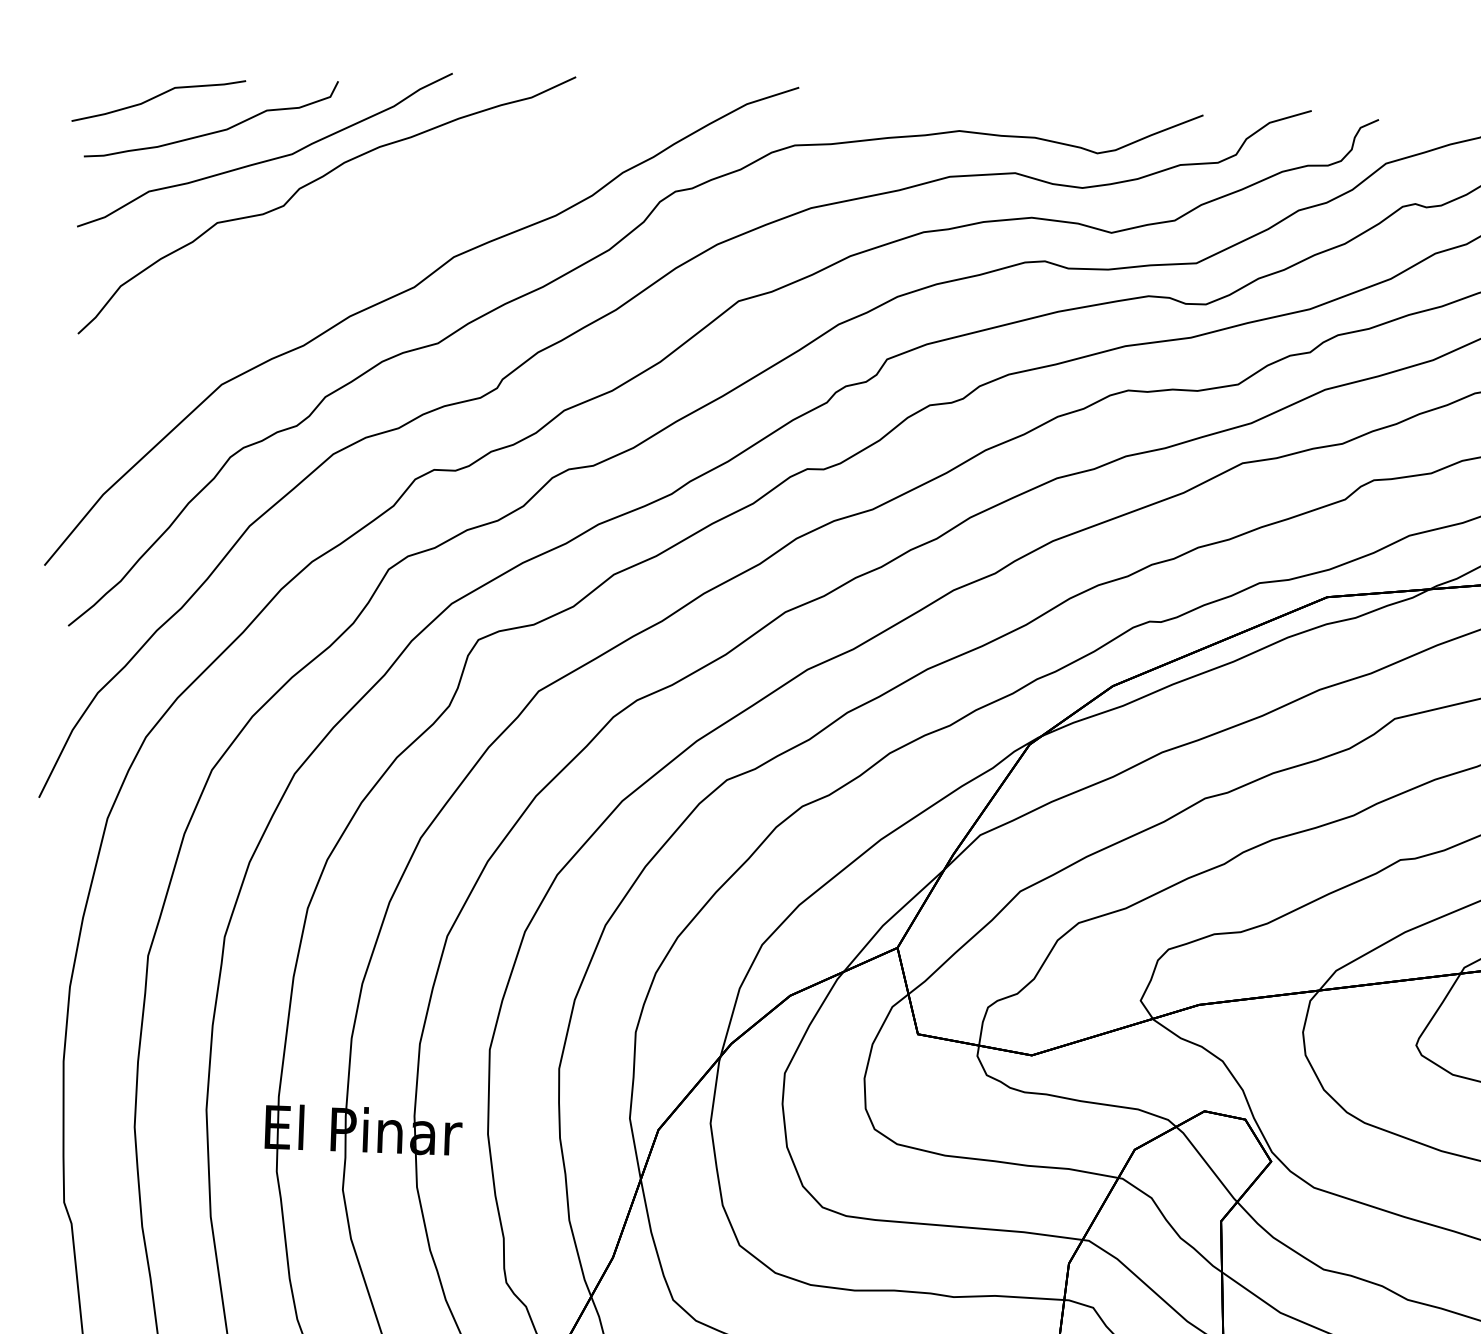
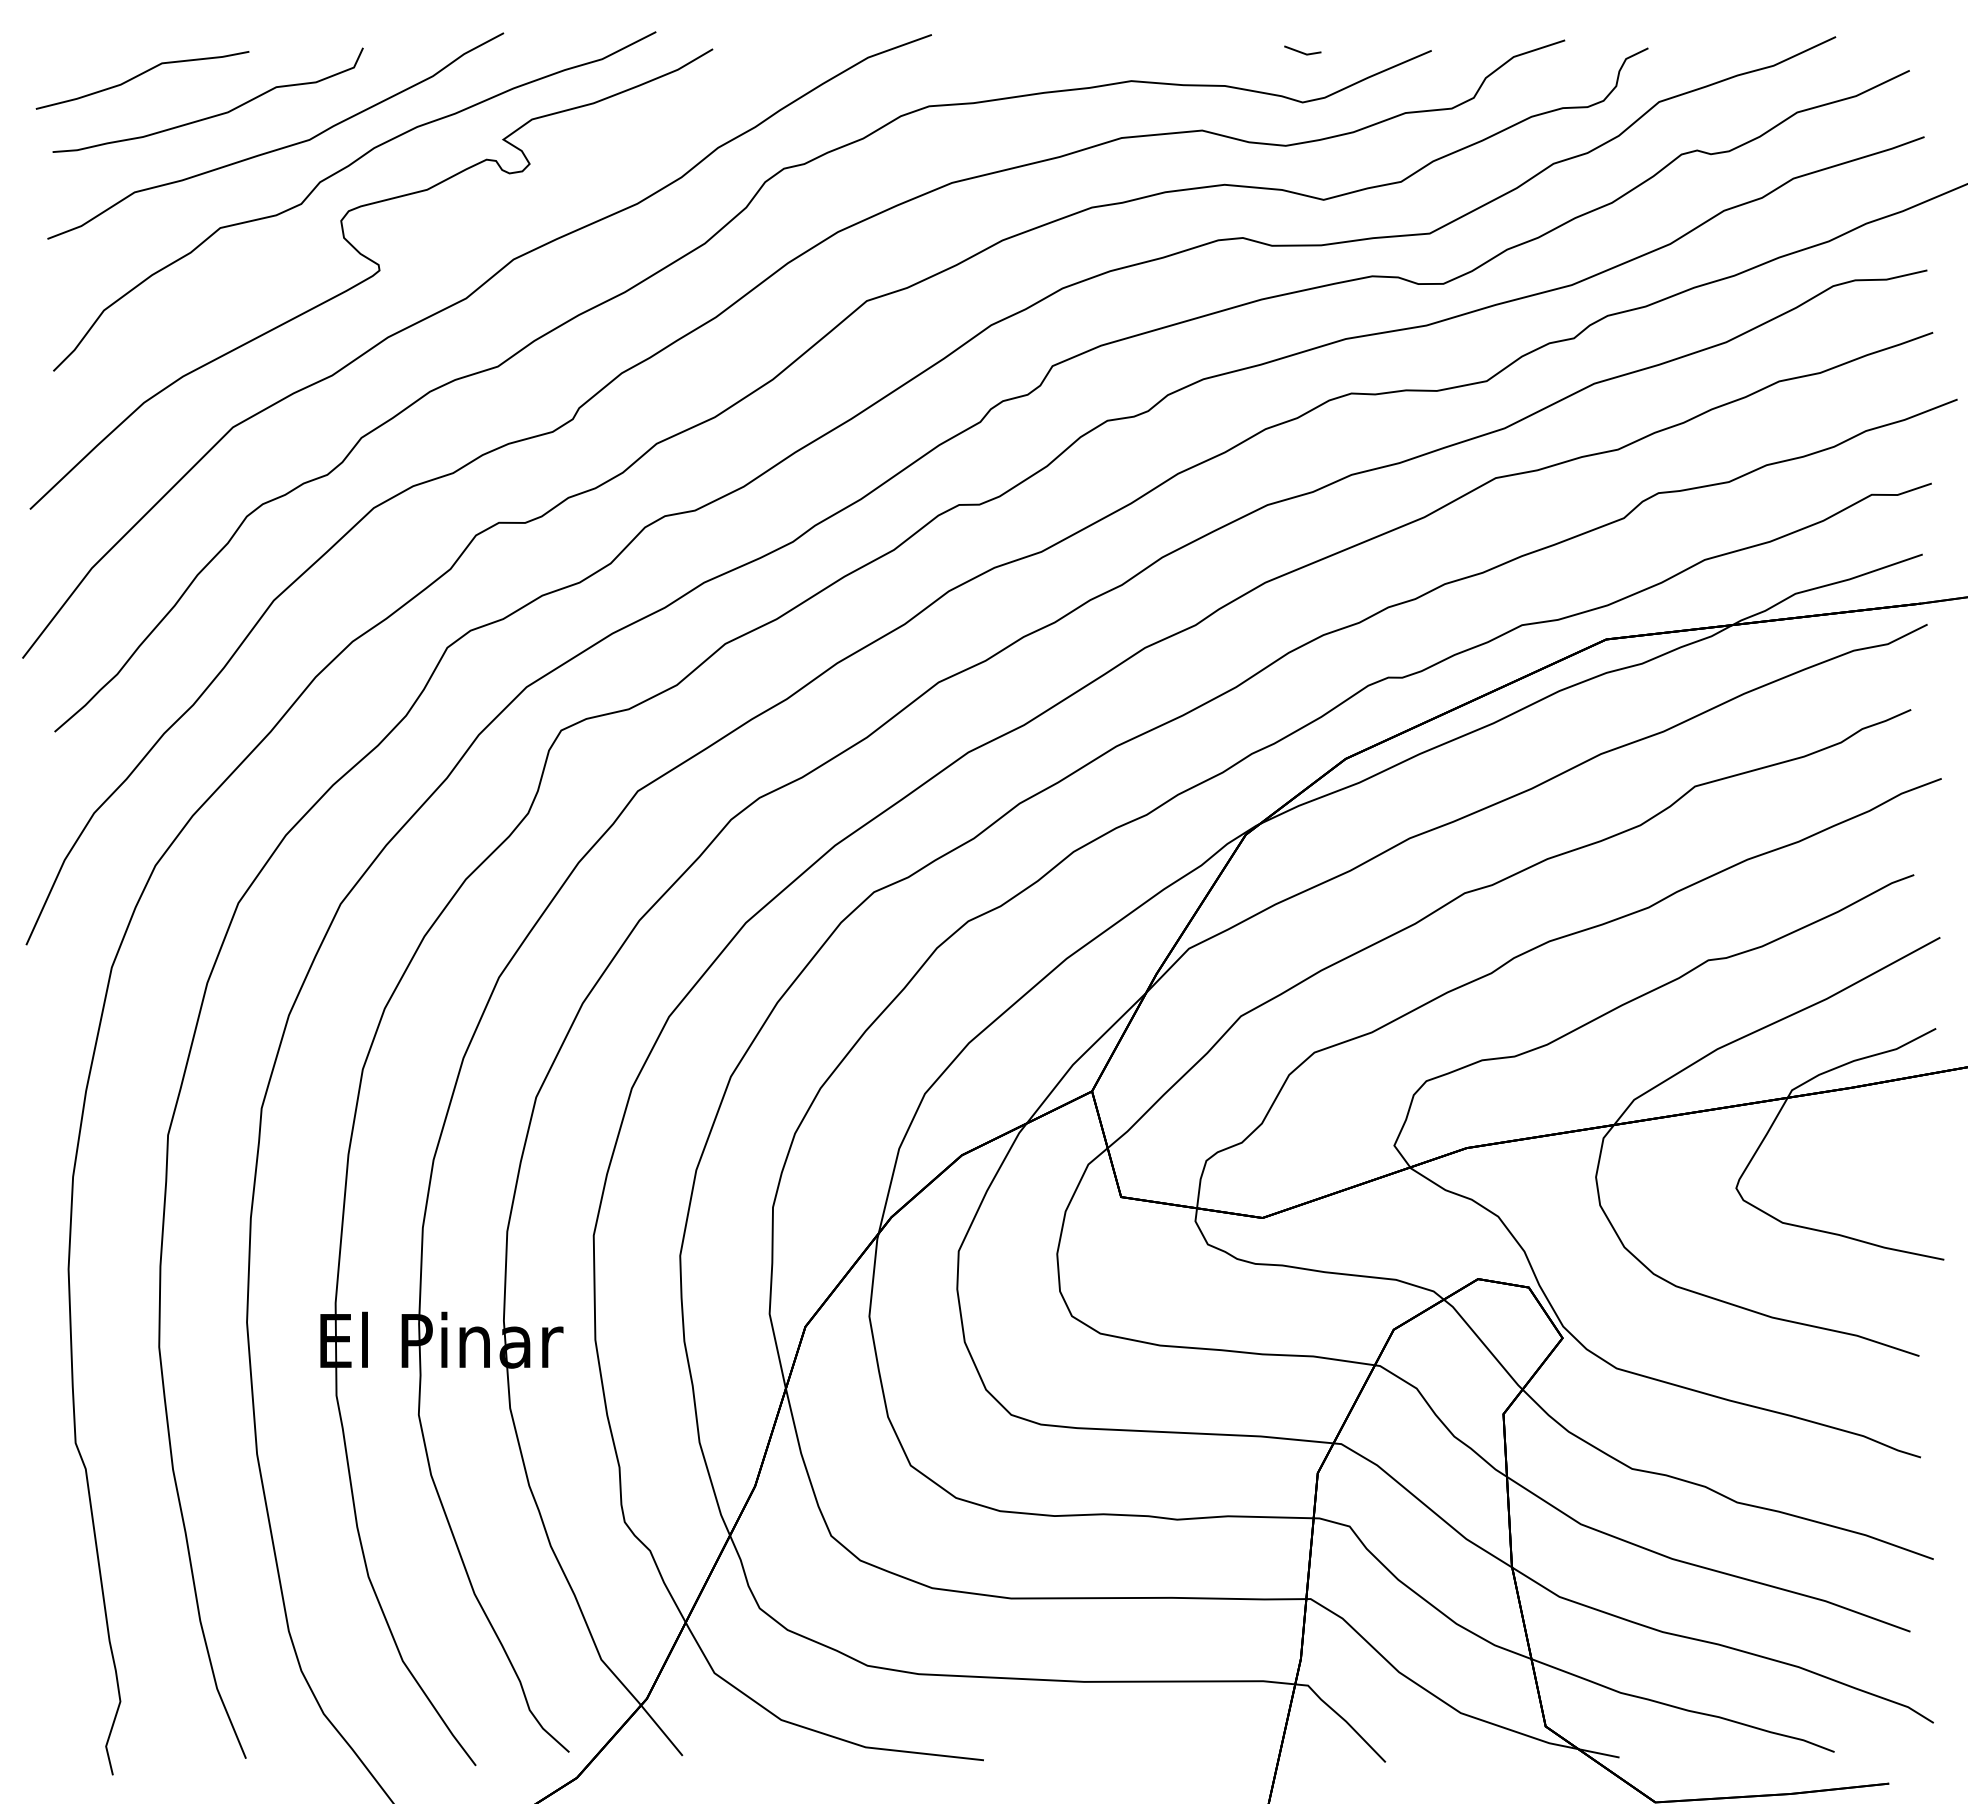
line: (1097, 112) -> (1301, 51), added
curve: (338, 267) -> (371, 277), added

